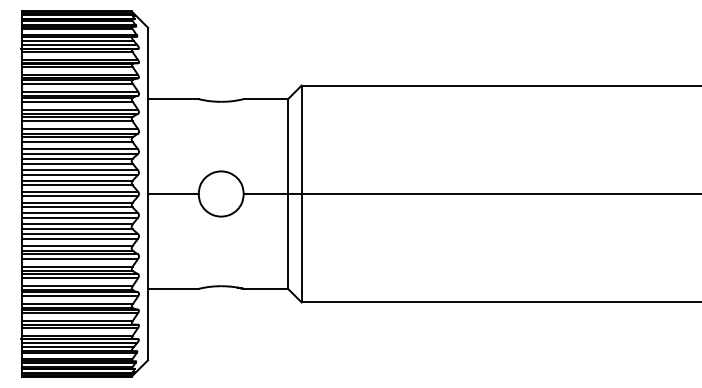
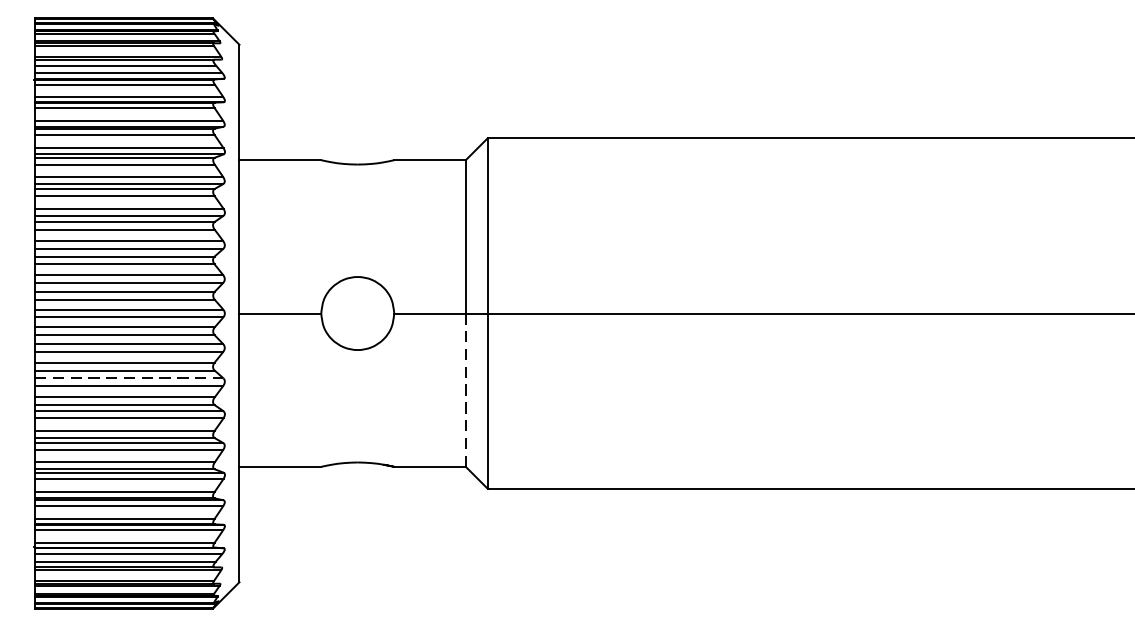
line: (80, 234) -> (130, 378), solid -> dashed
line: (288, 240) -> (466, 388), solid -> dashed

